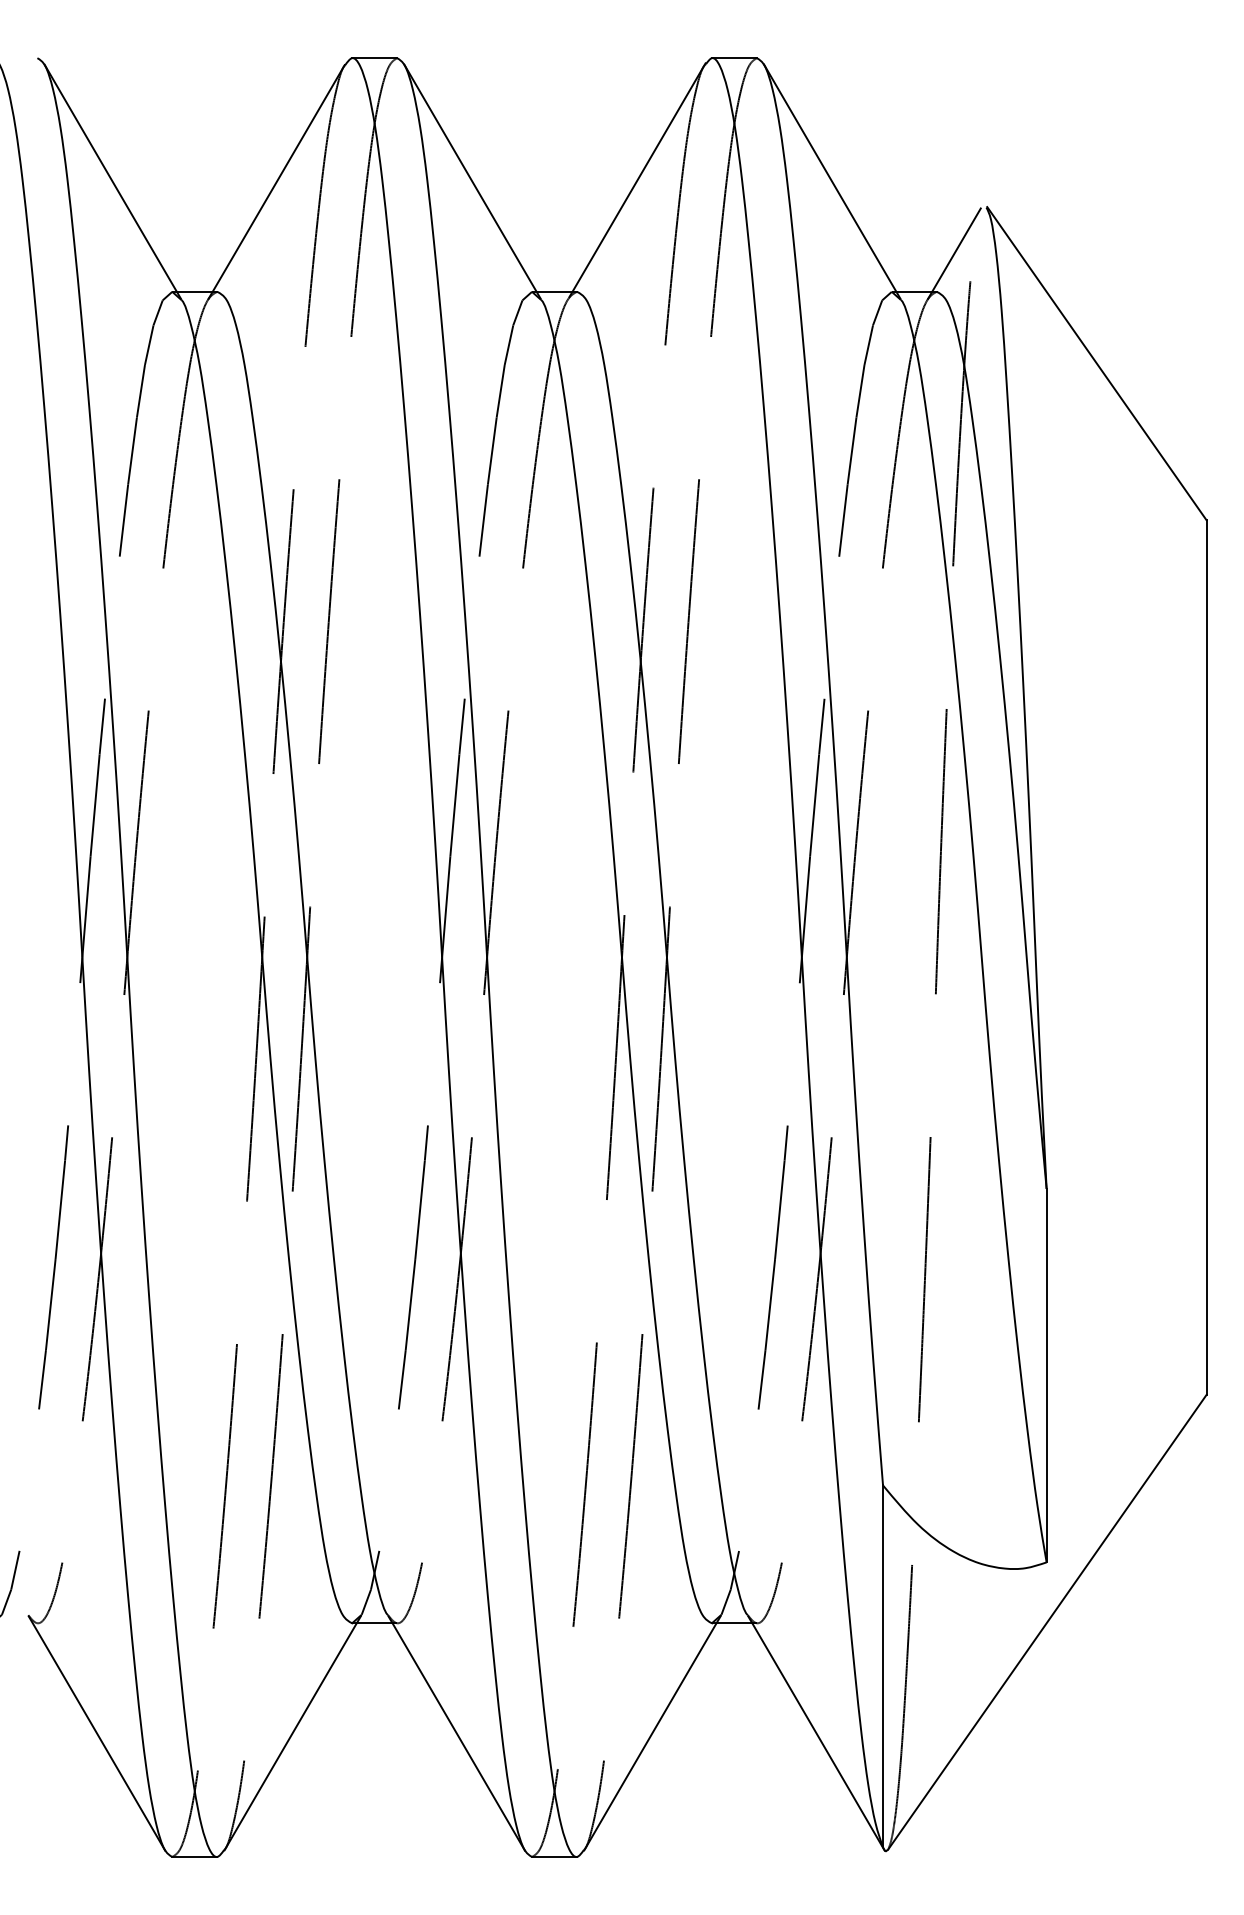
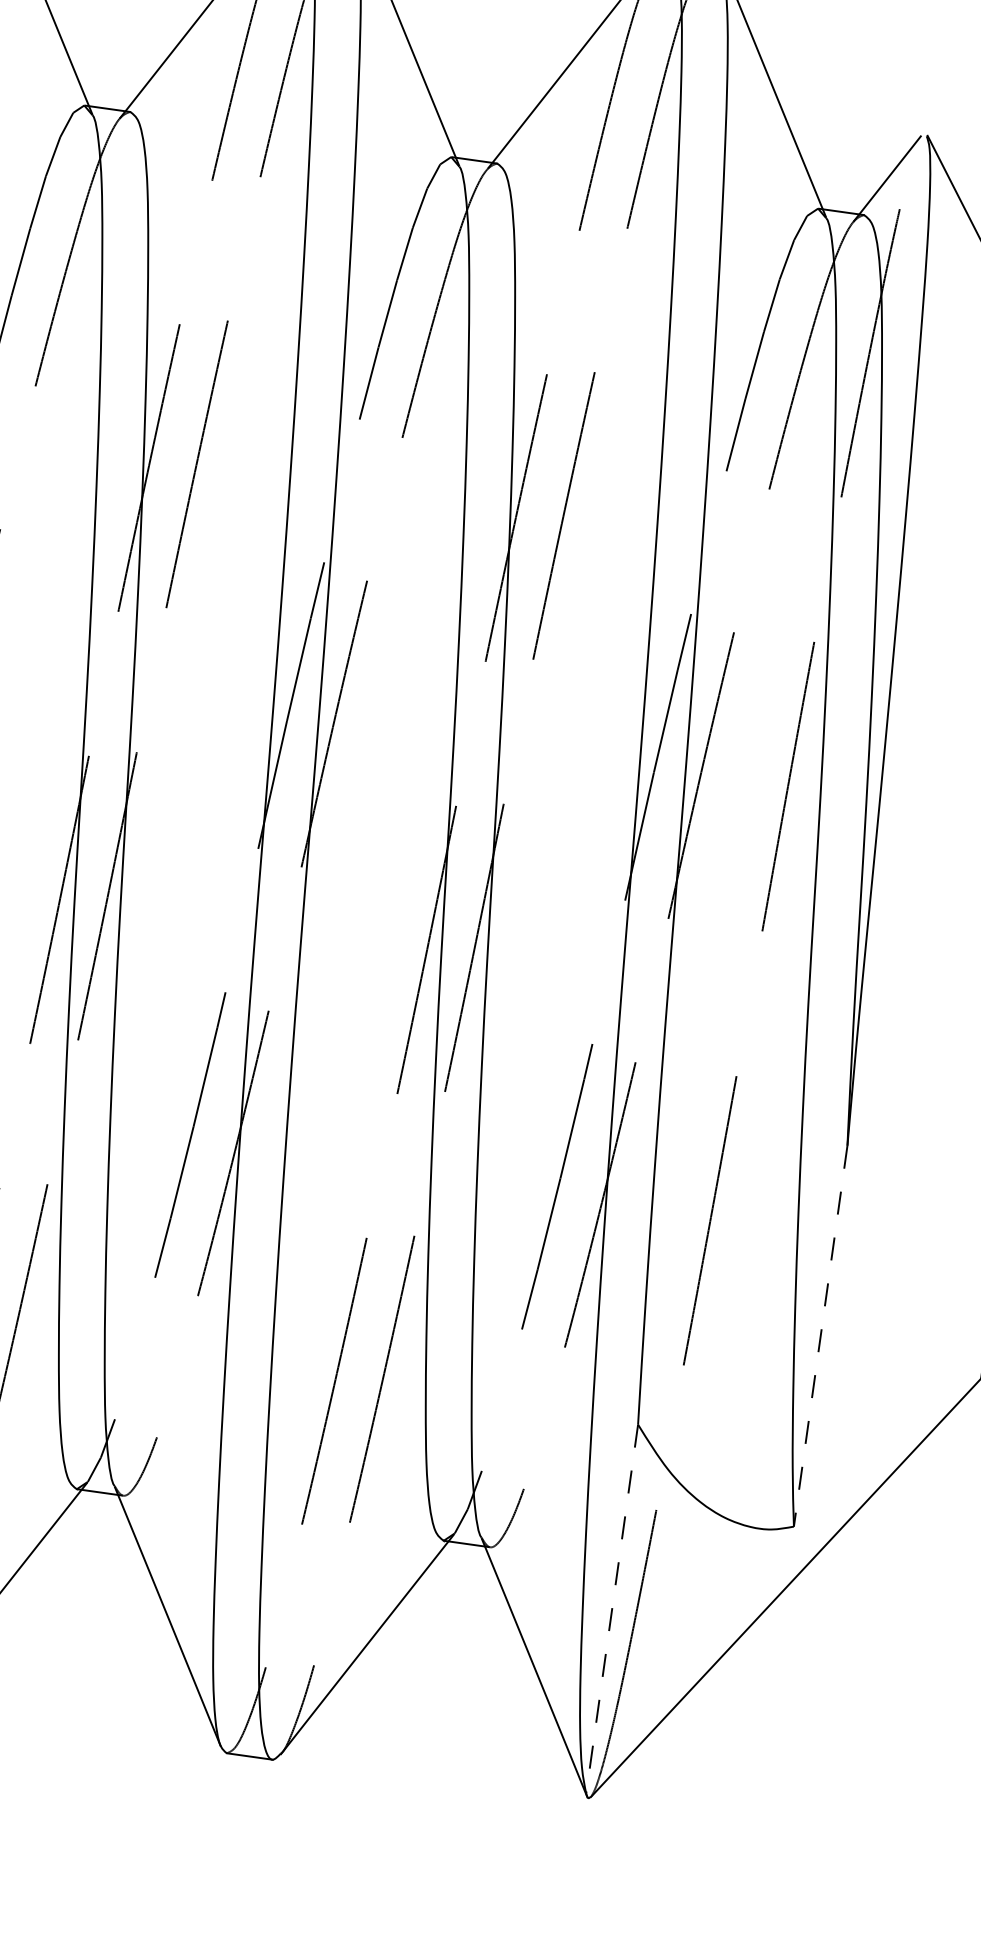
line: (1046, 1375) -> (820, 1336), solid -> dashed
line: (883, 1666) -> (612, 1609), solid -> dashed

